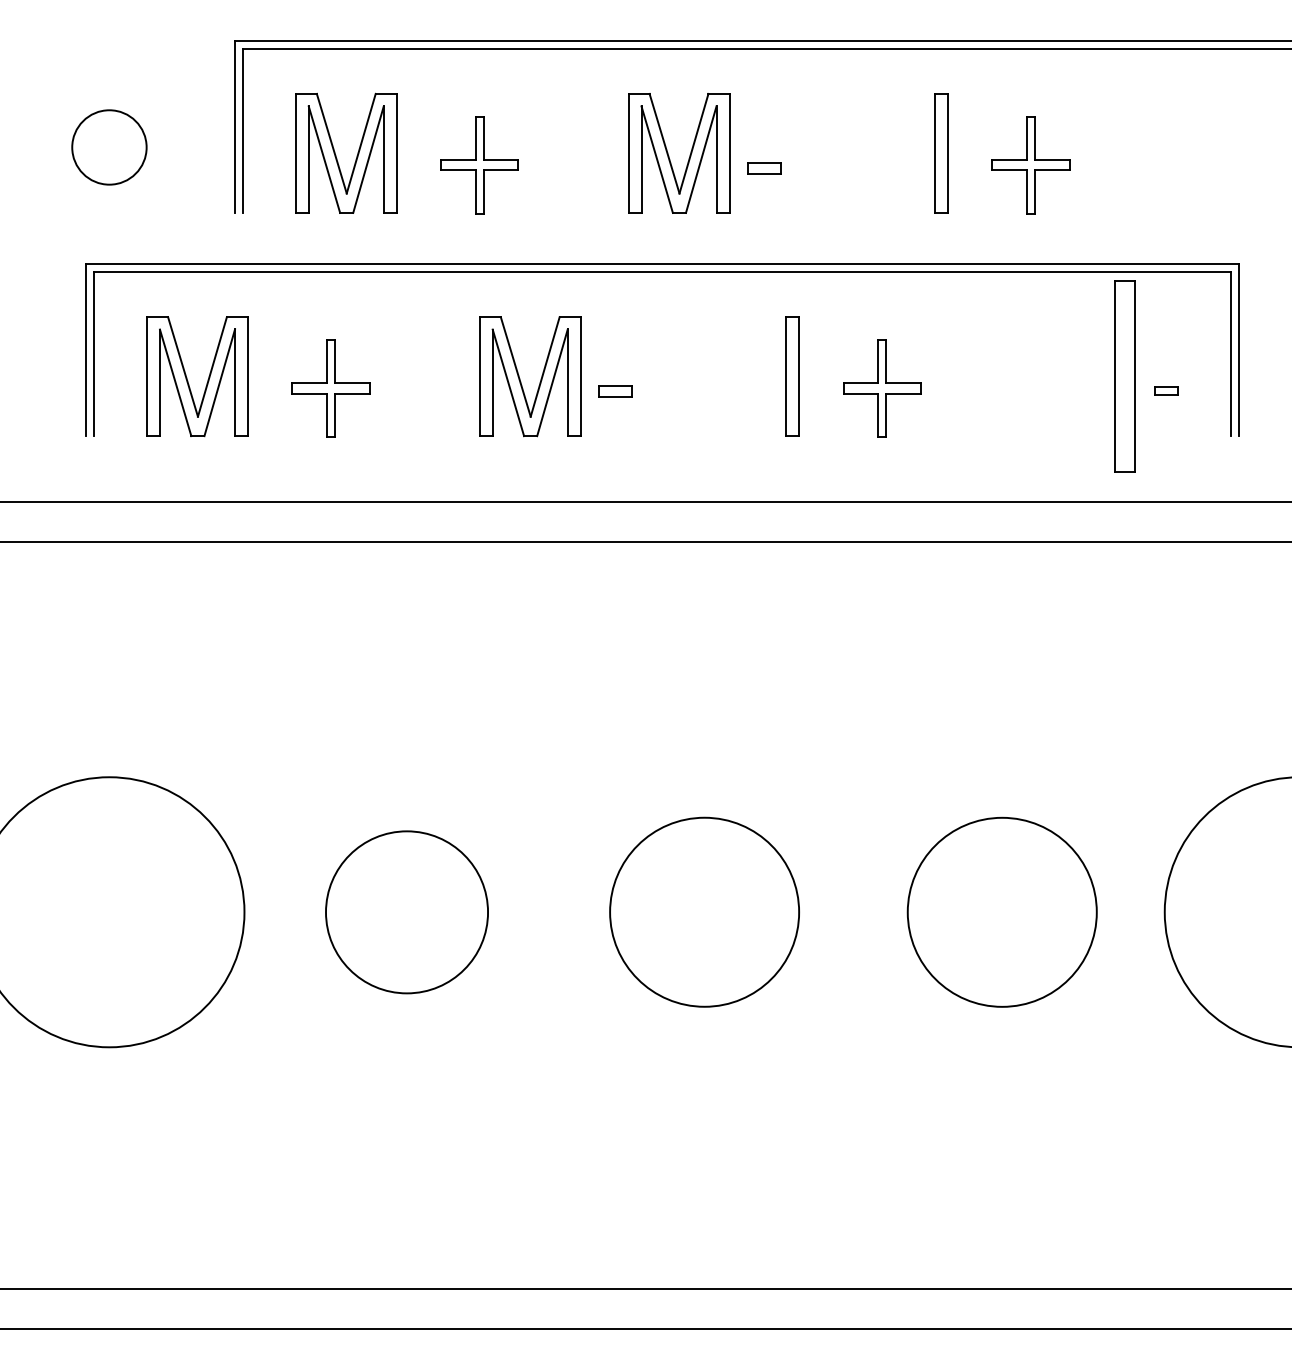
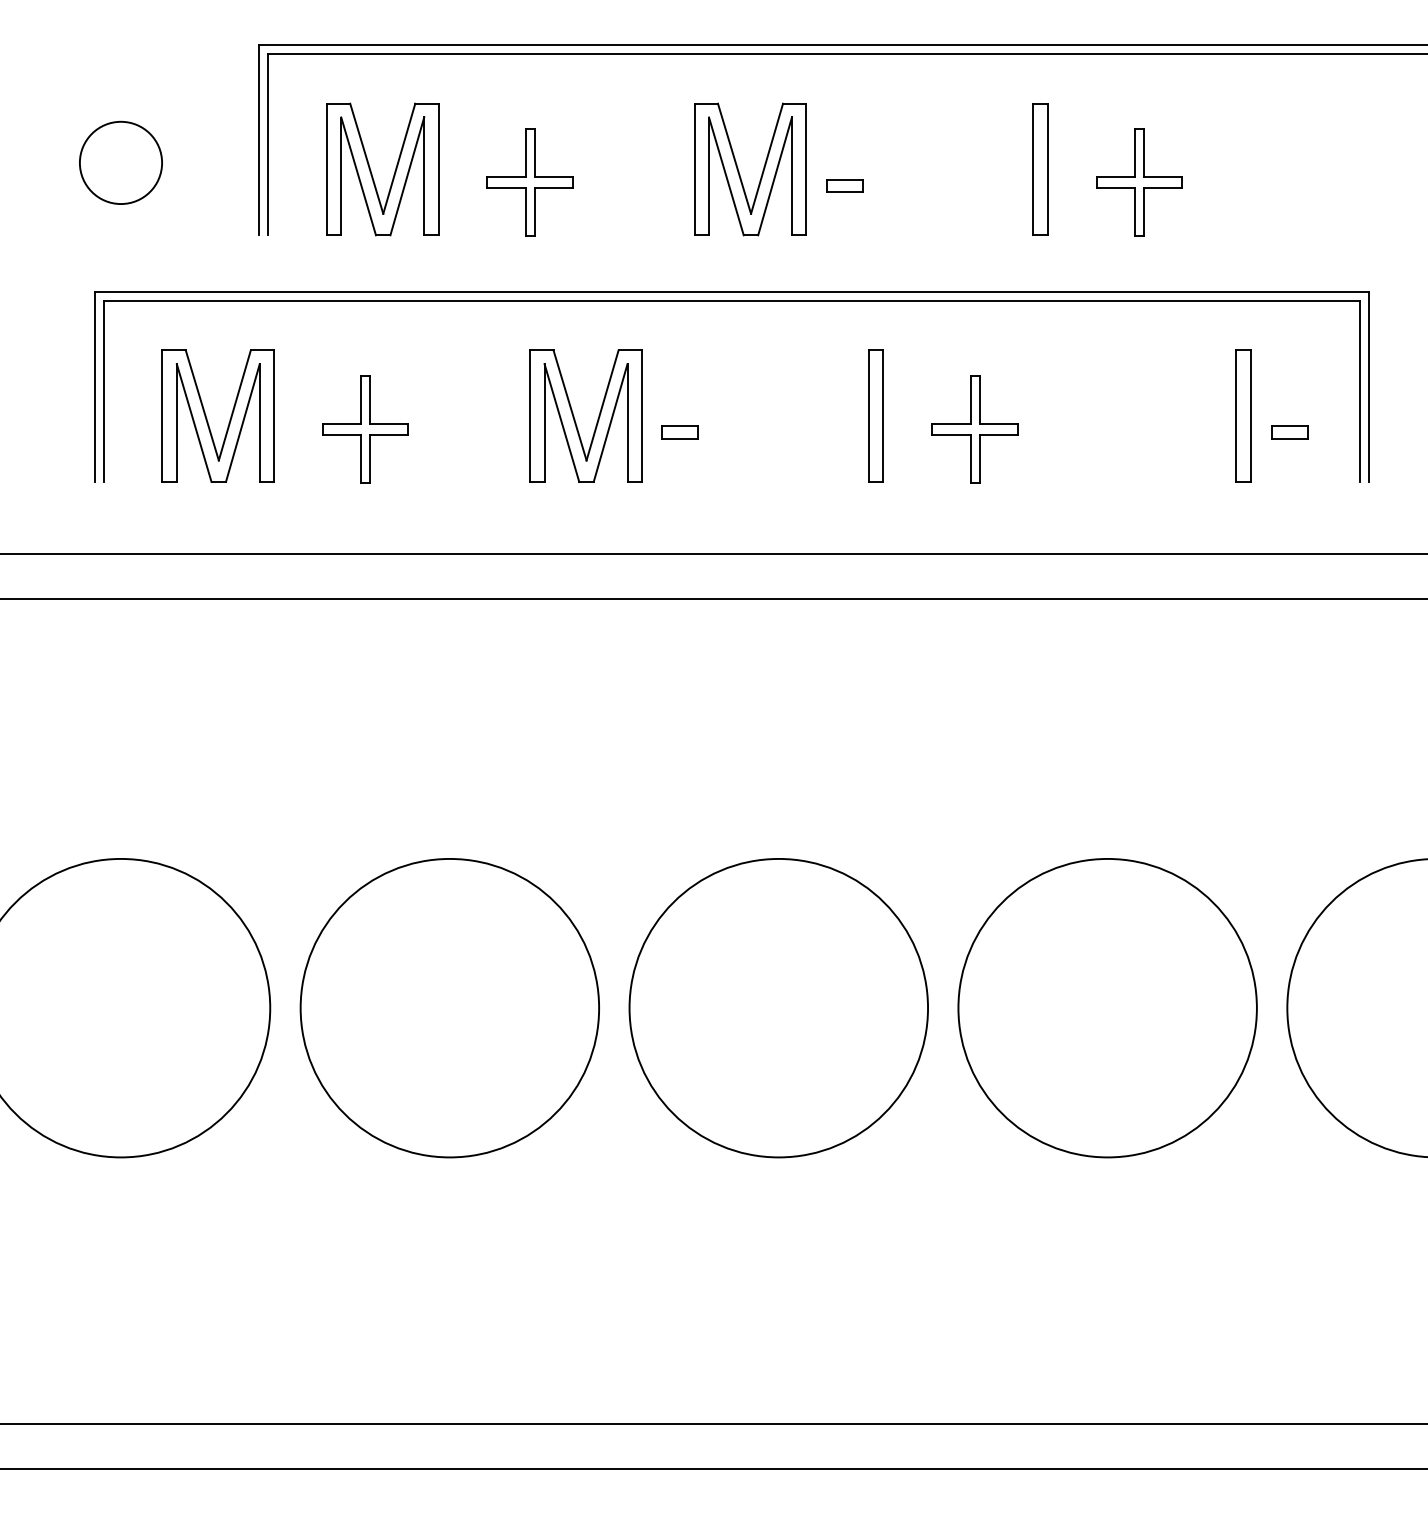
part: (1125, 376) -> (1243, 416), size x0.62
part: (1166, 391) -> (1289, 432), size x1.43
circle: (406, 912) -> (449, 1008), size x1.67
circle: (704, 912) -> (778, 1008), size x1.43
circle: (1002, 912) -> (1108, 1008), size x1.43

